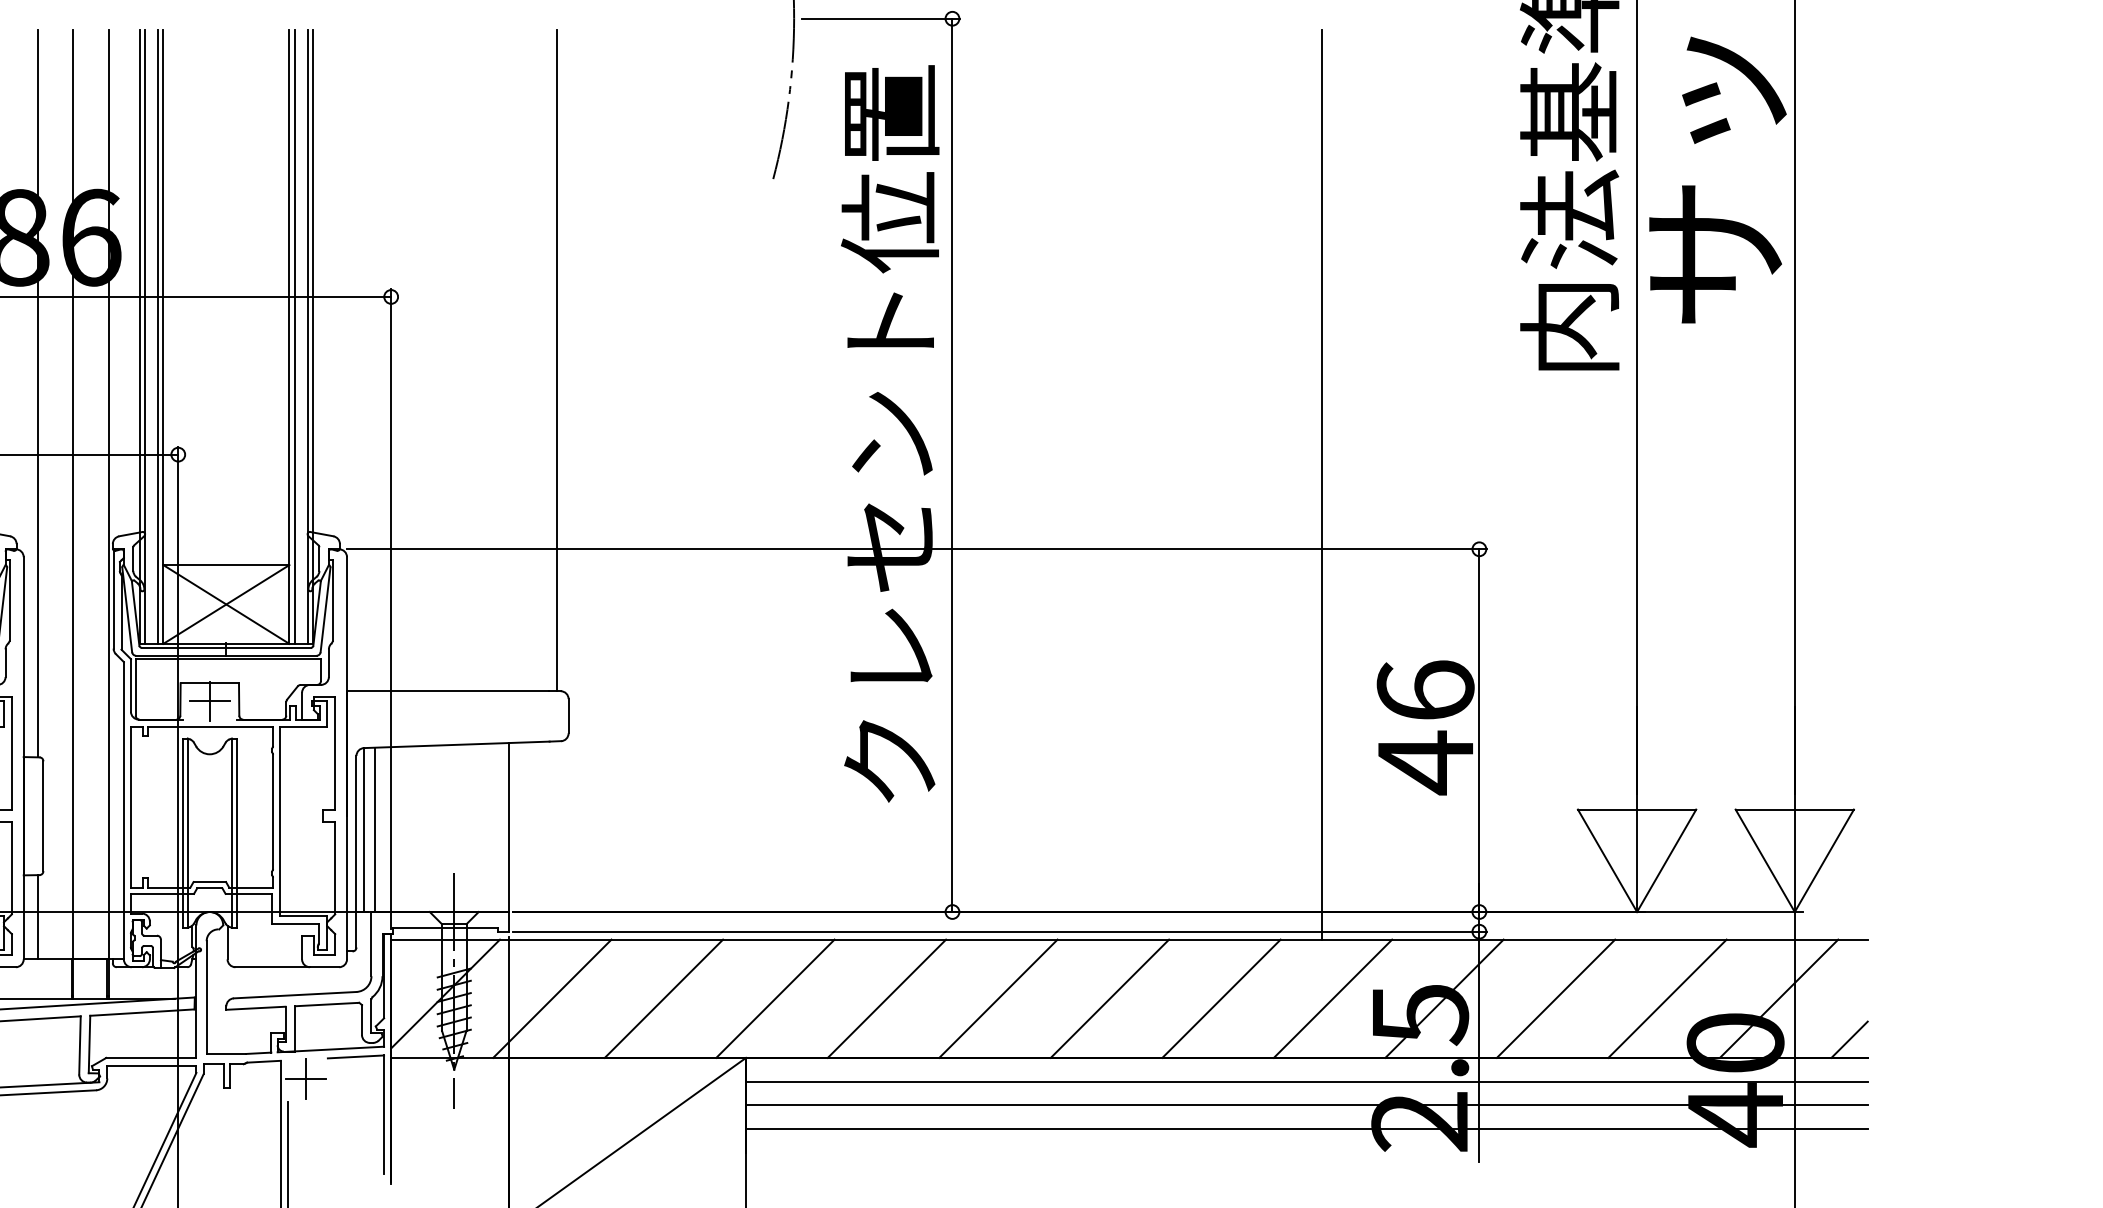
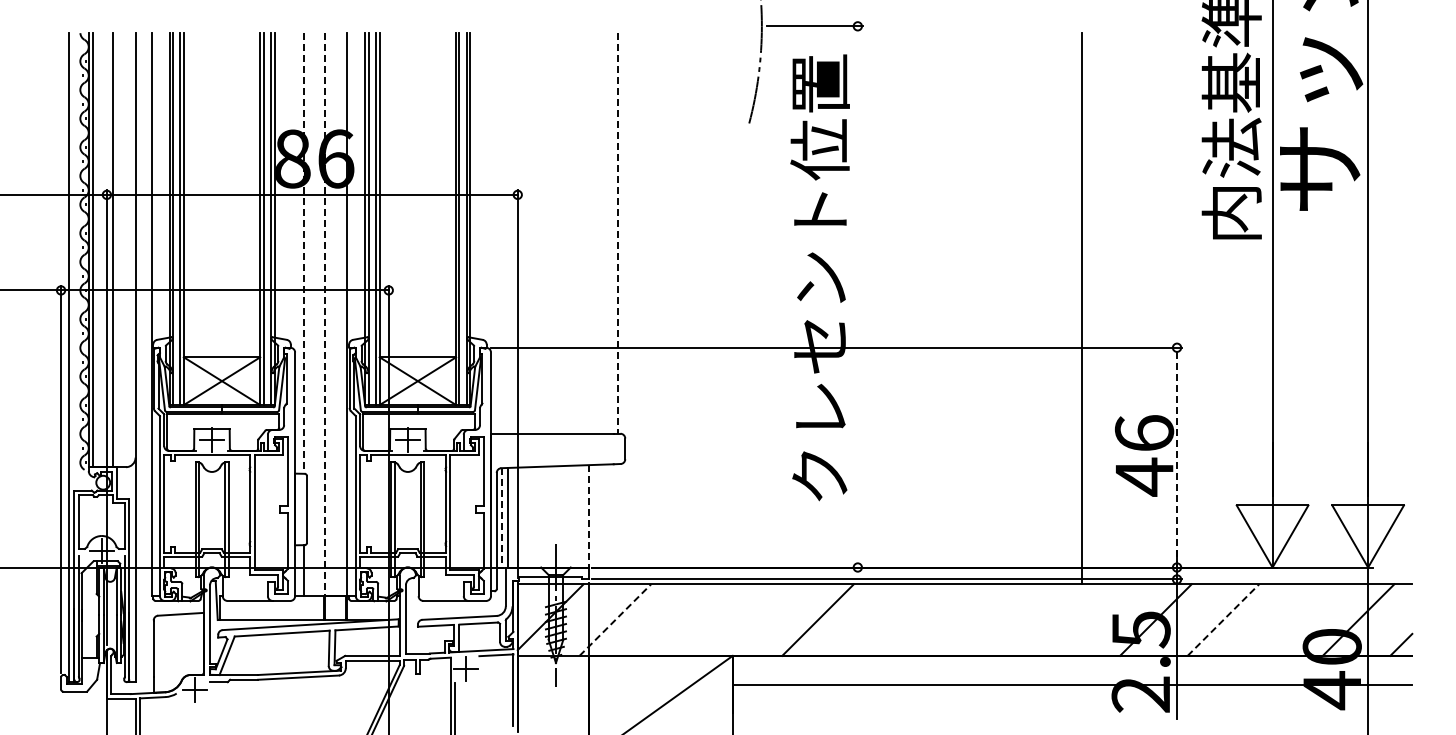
line: (557, 360) -> (618, 233), solid -> dashed
line: (37, 393) -> (303, 253), solid -> dashed
line: (951, 464) -> (857, 296), removed
line: (73, 494) -> (325, 314), solid -> dashed
line: (1480, 730) -> (1177, 457), solid -> dashed
line: (509, 827) -> (589, 516), solid -> dashed
line: (364, 829) -> (501, 517), solid -> dashed
line: (663, 997) -> (682, 619), removed
line: (775, 997) -> (750, 619), removed
line: (998, 997) -> (885, 619), removed
line: (1110, 997) -> (953, 619), removed
line: (1221, 997) -> (1020, 619), removed
line: (1333, 997) -> (1088, 619), removed
line: (1666, 997) -> (1290, 619), removed
line: (552, 999) -> (615, 620), solid -> dashed
line: (1556, 999) -> (1223, 620), solid -> dashed
line: (1306, 1082) -> (1072, 670), removed
line: (1306, 1128) -> (1072, 698), removed

